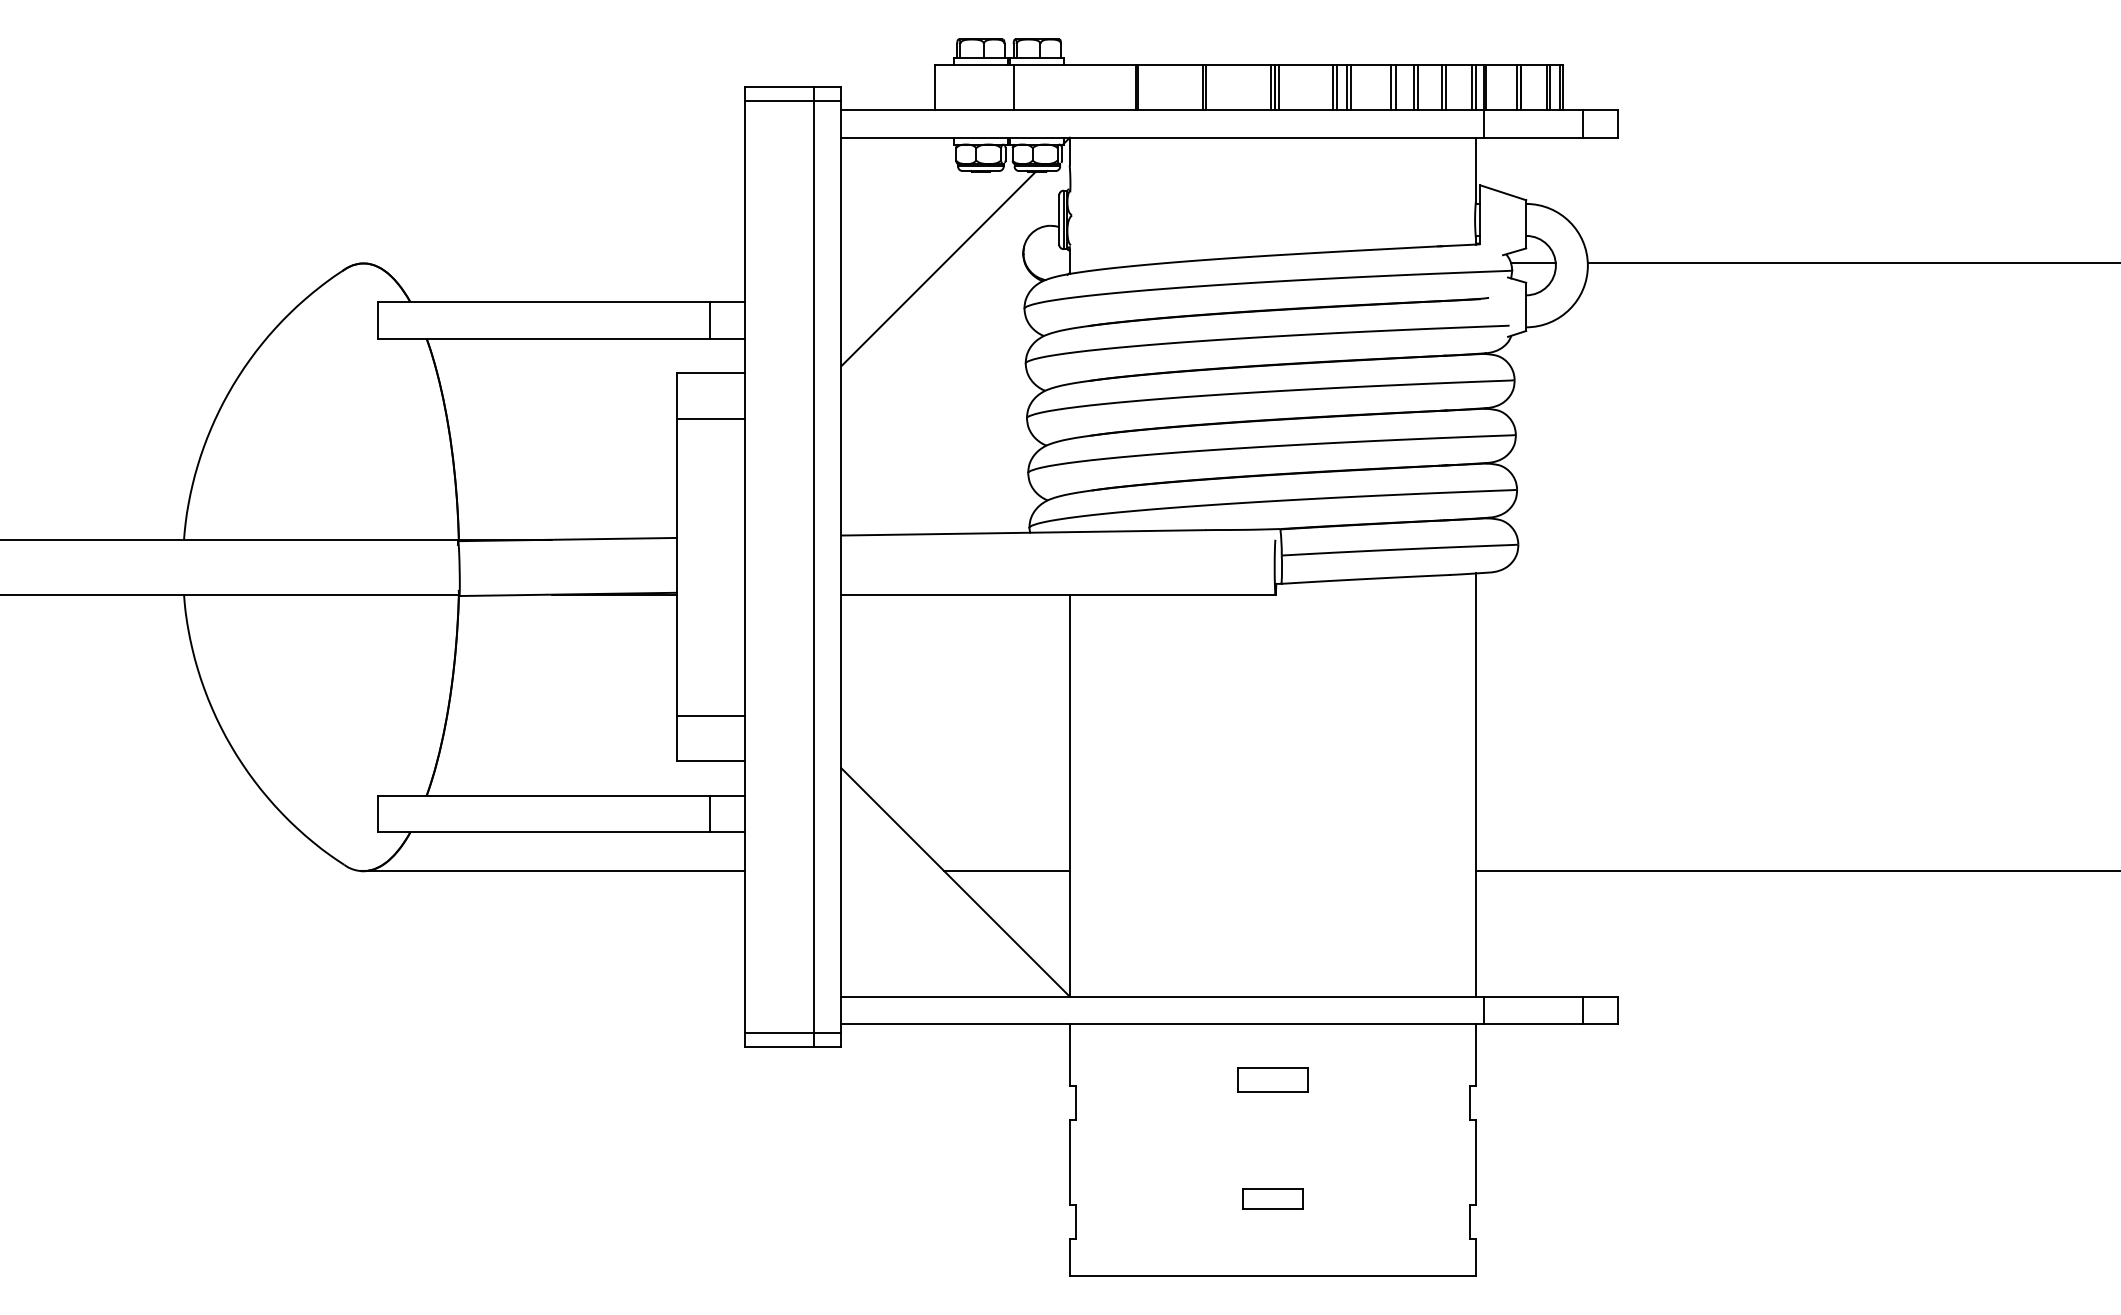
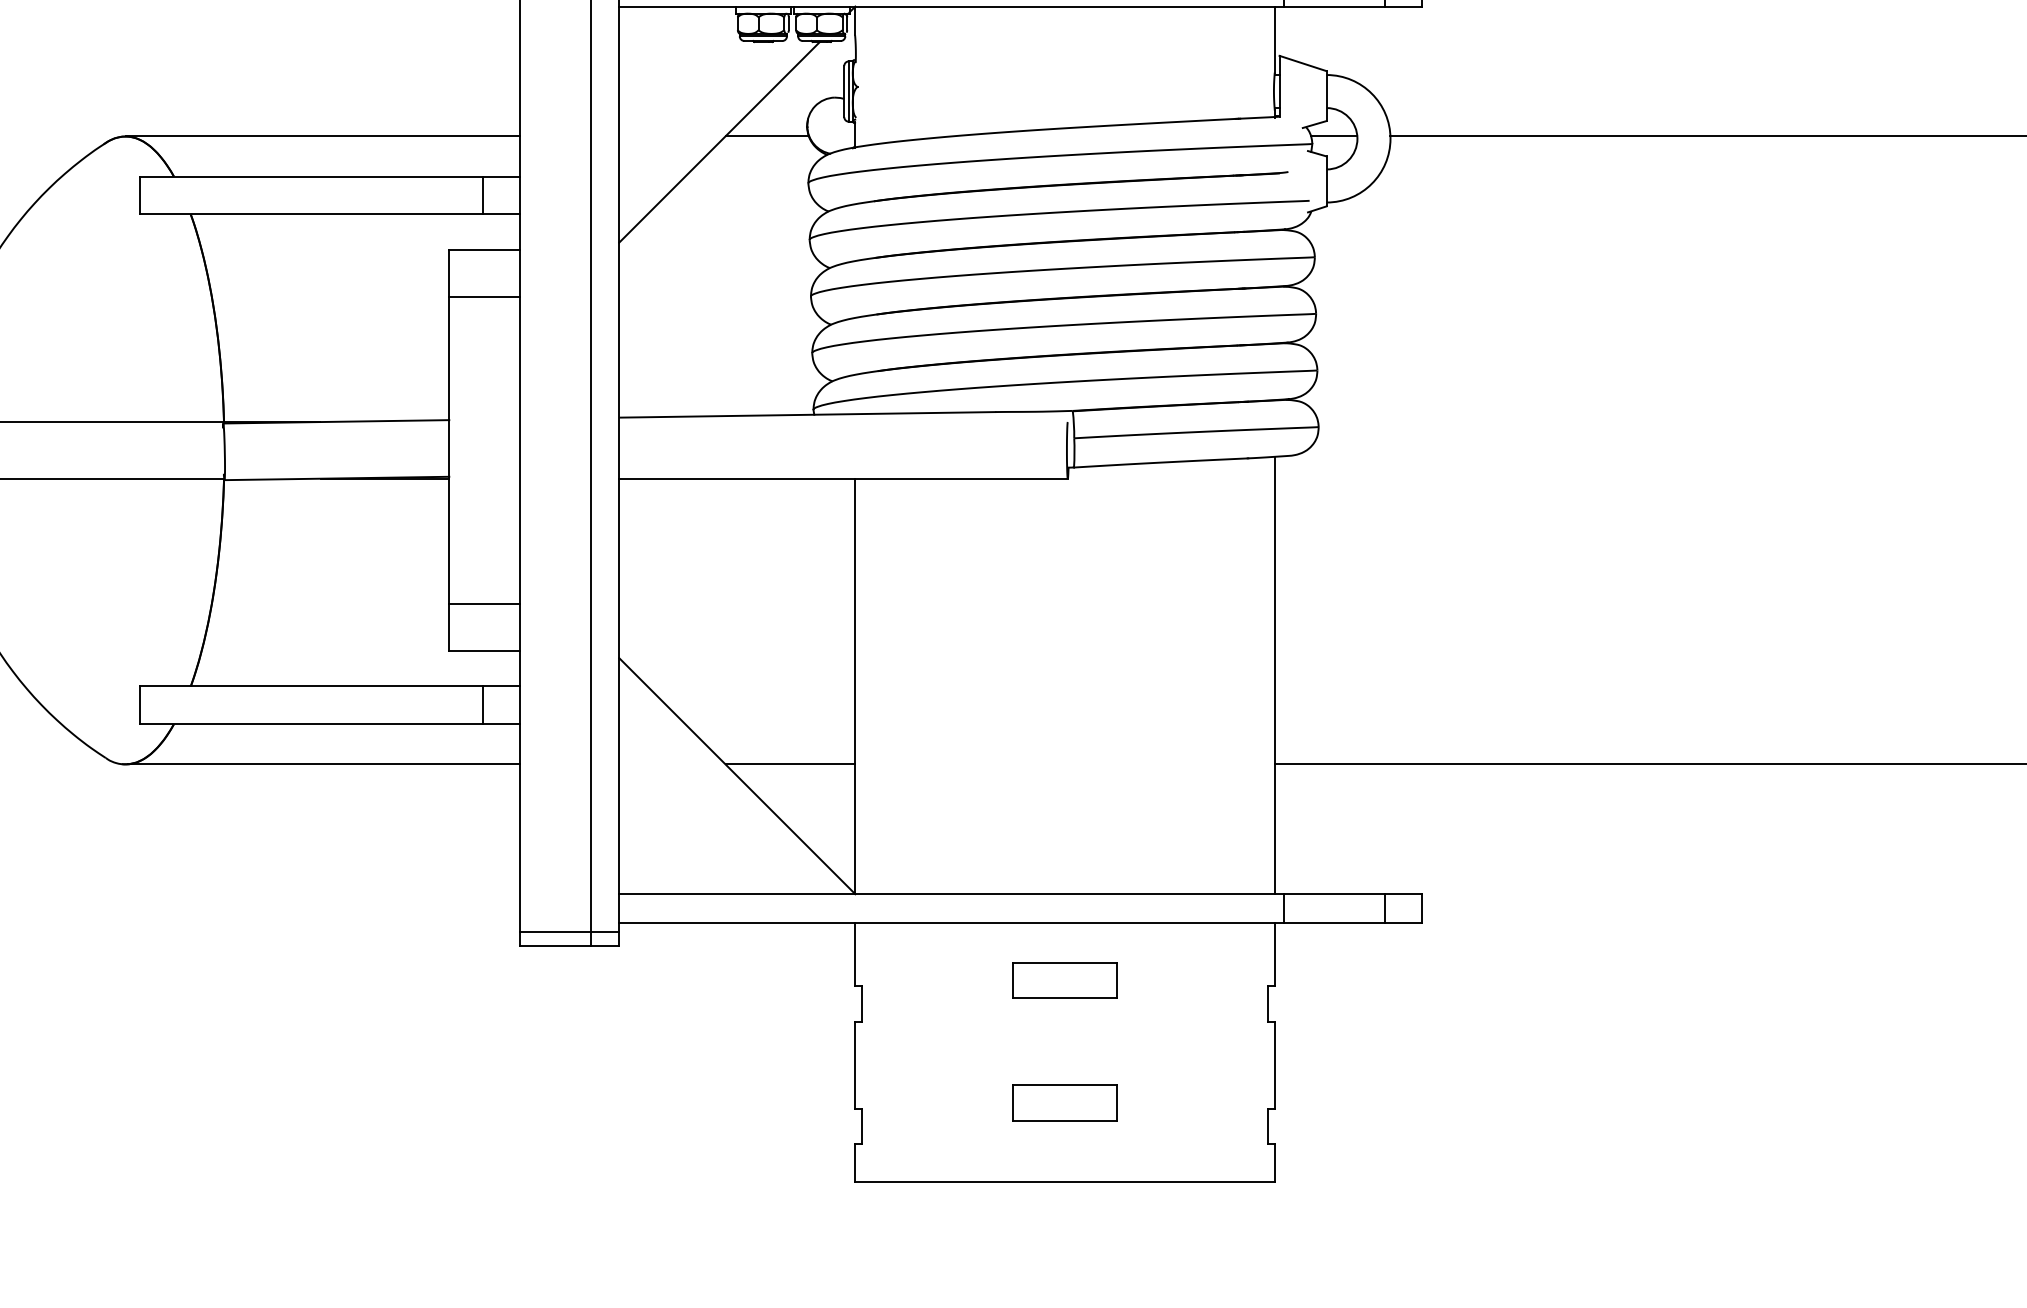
line: (554, 263) -> (322, 136), added
line: (984, 263) -> (767, 136), added
part: (1272, 1079) -> (1064, 979), size x1.43
part: (1272, 1198) -> (1064, 1102), size x1.67

